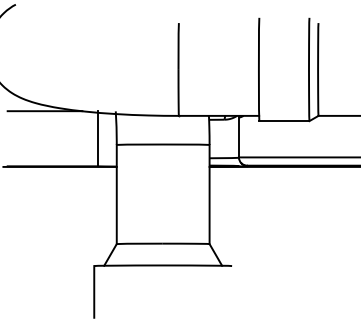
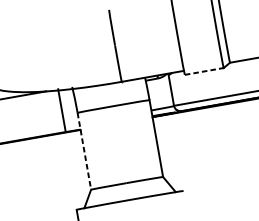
line: (284, 121) -> (204, 71), solid -> dashed
line: (116, 194) -> (84, 151), solid -> dashed

